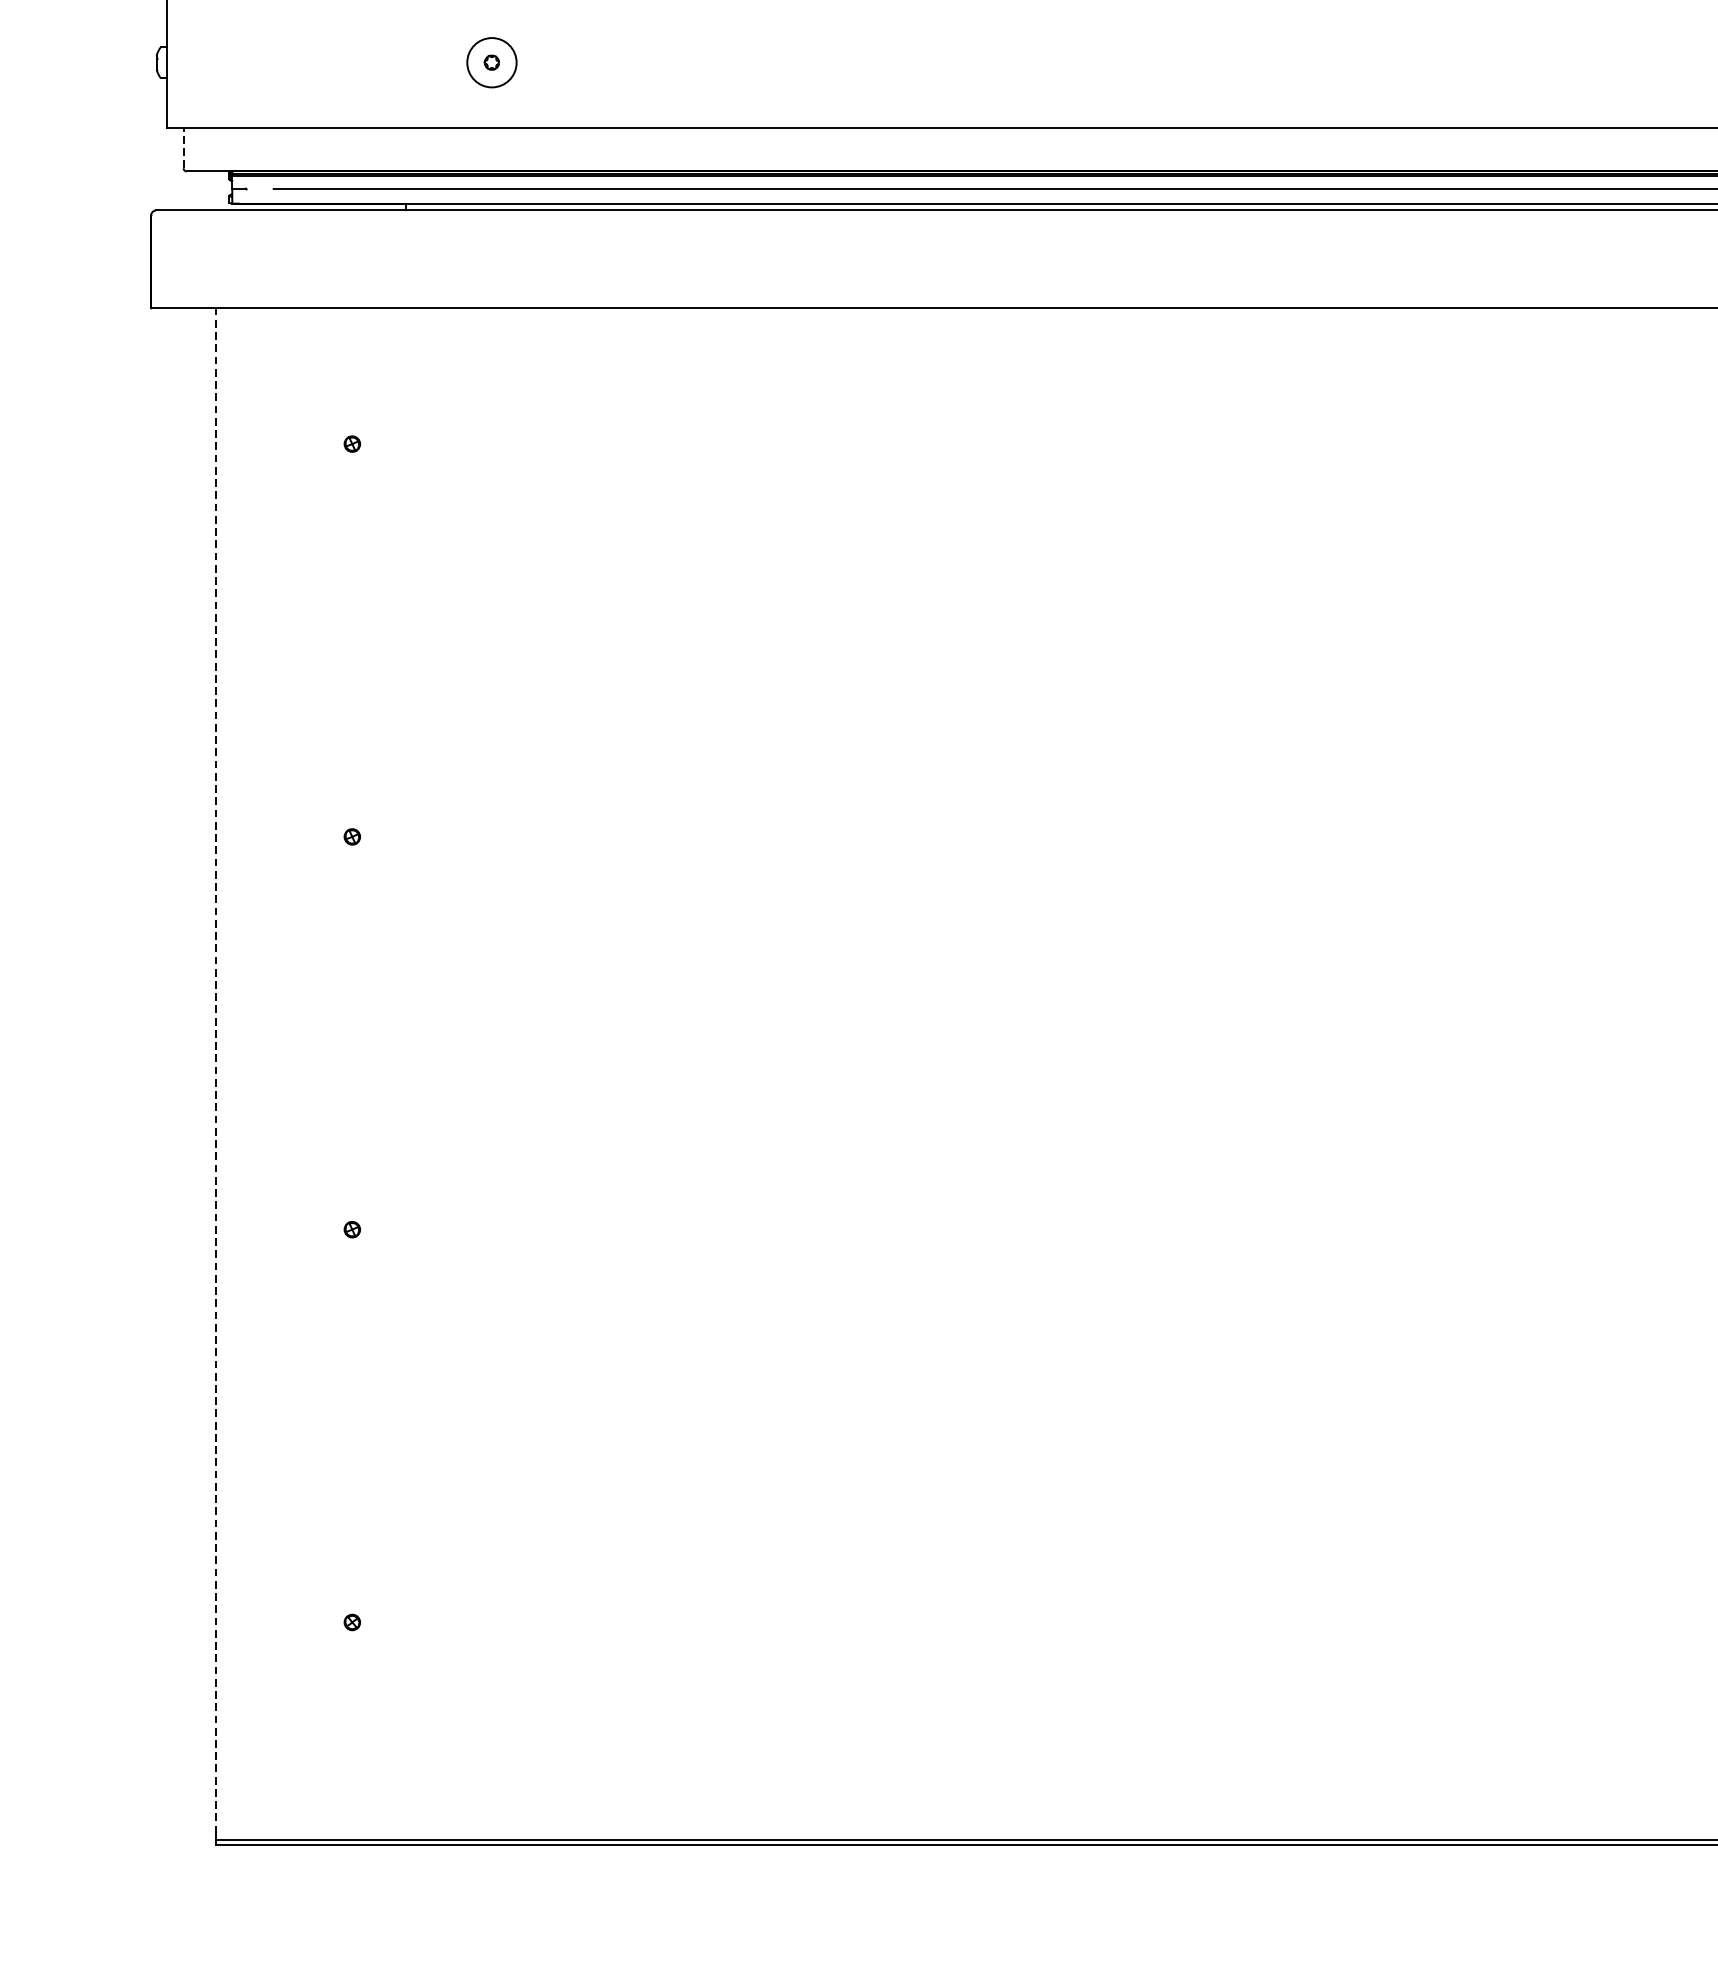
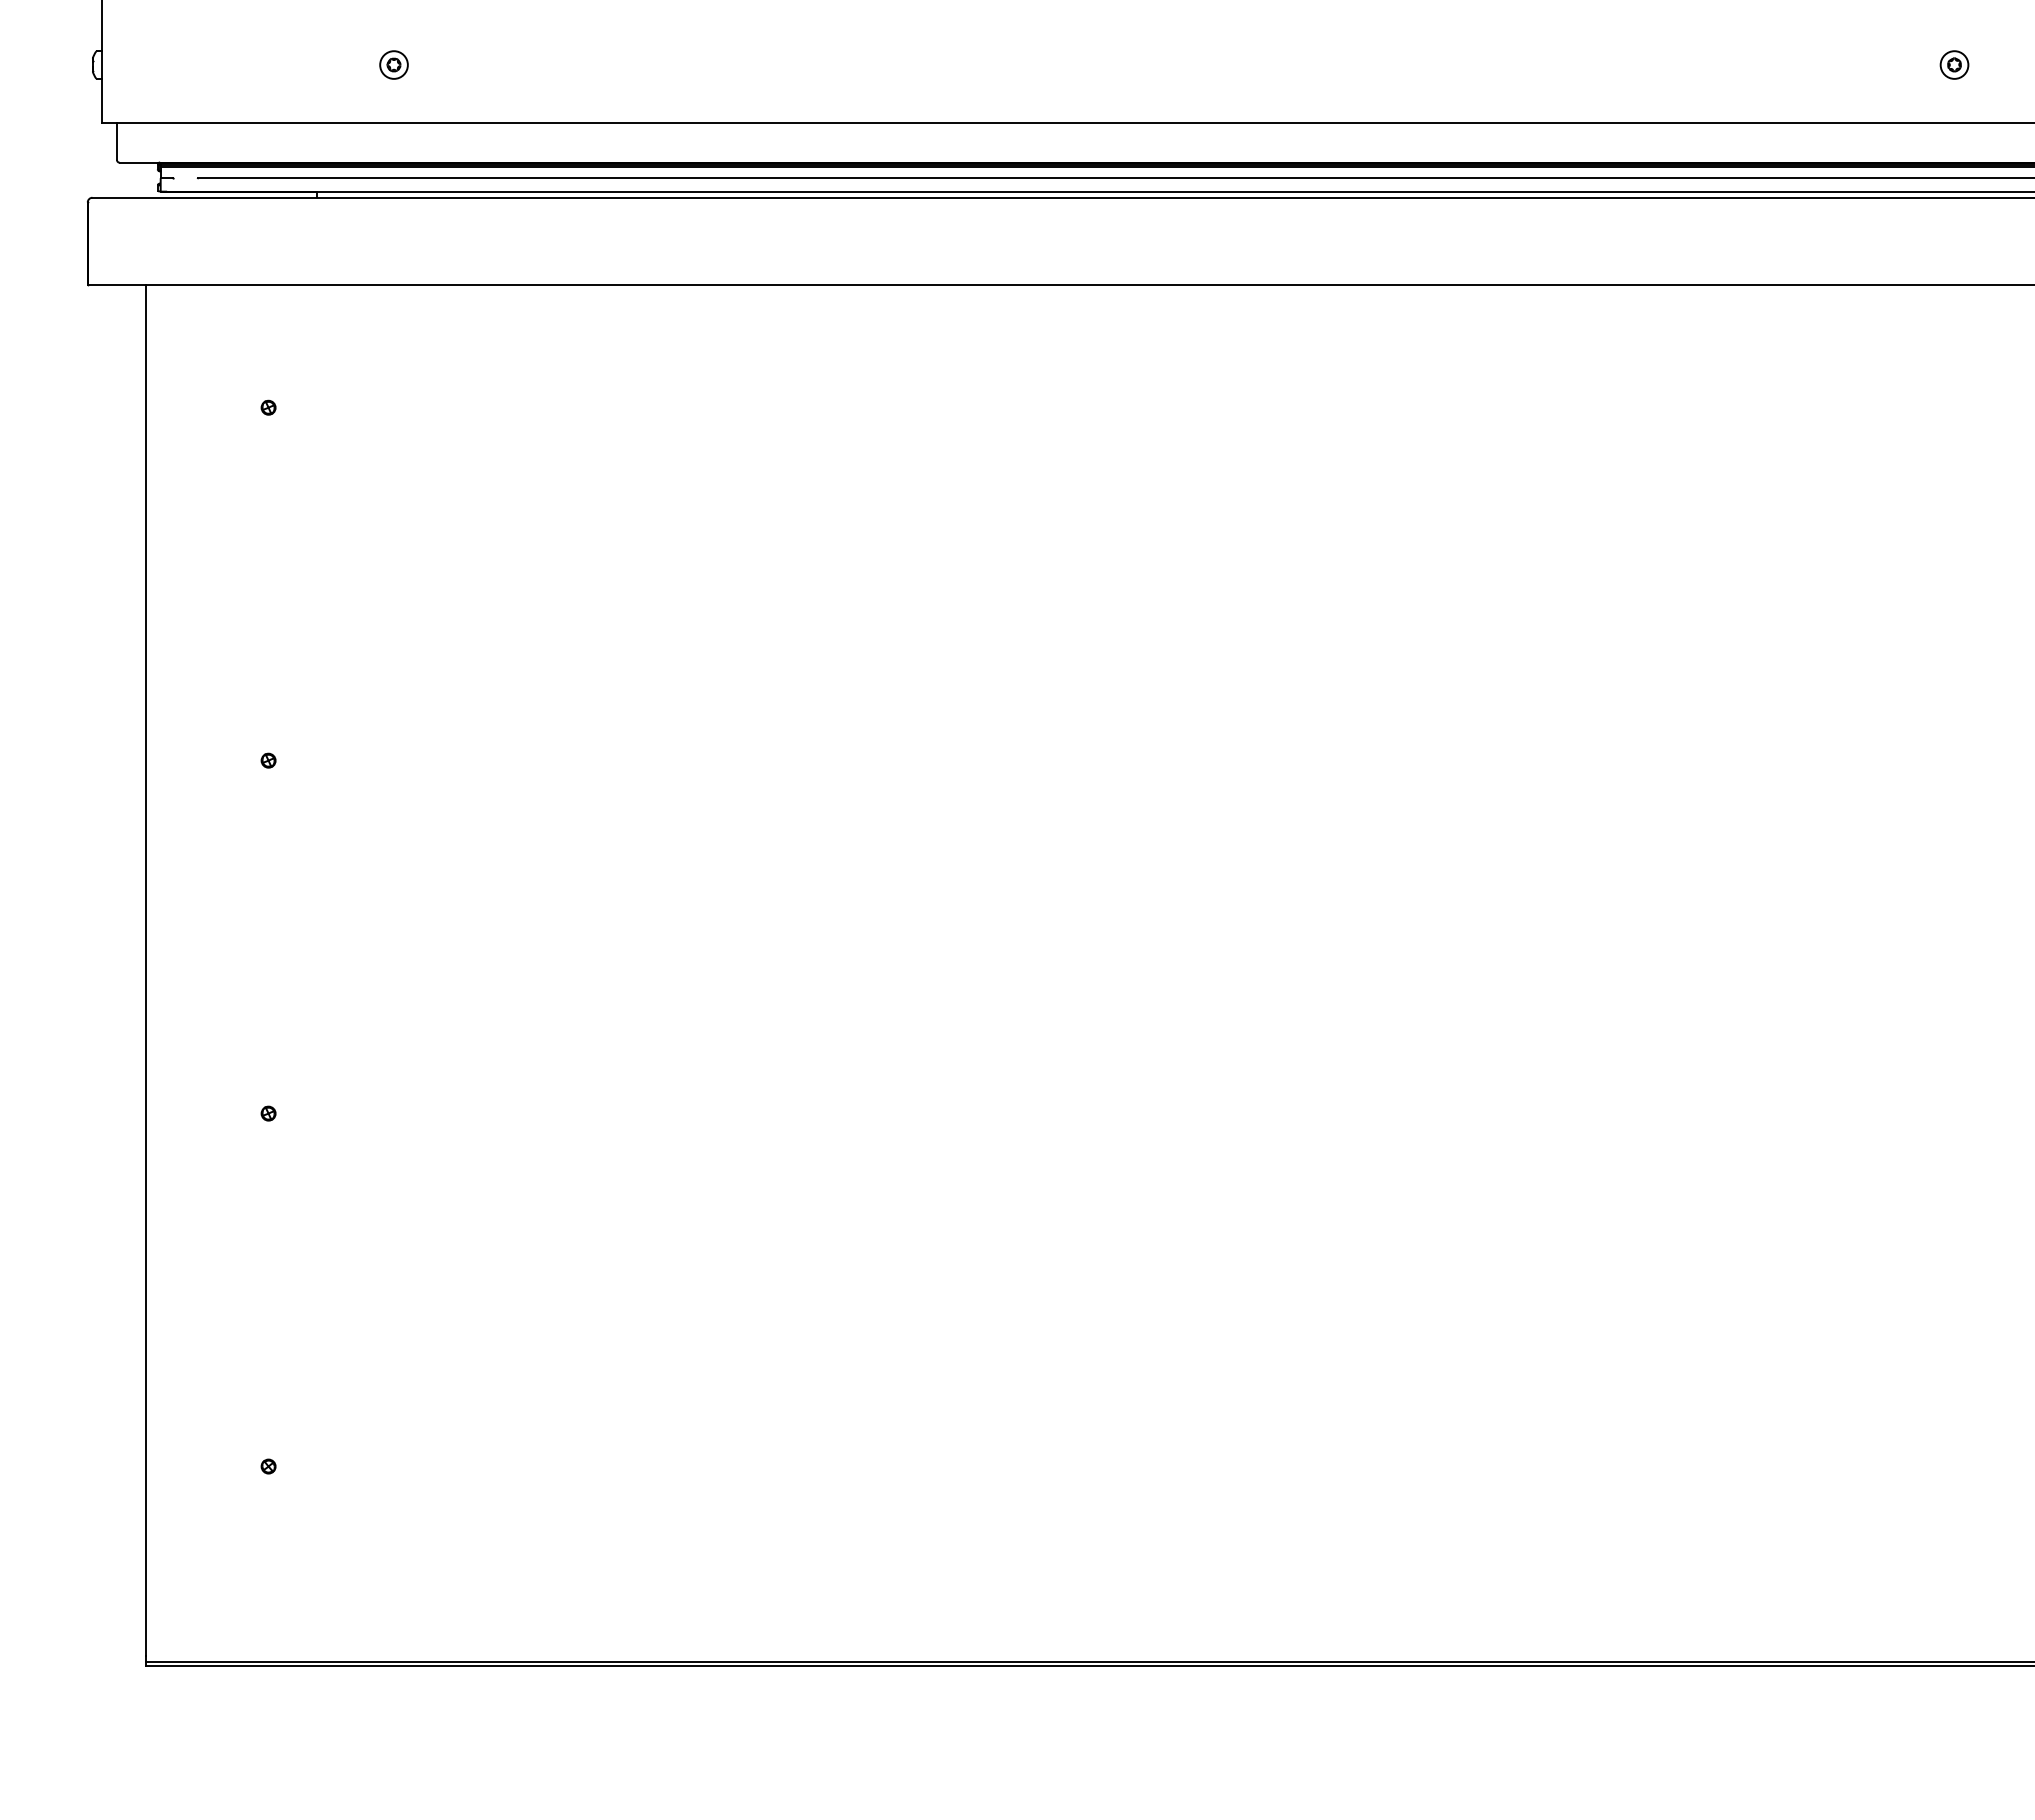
circle: (491, 62) -> (393, 64), size x0.62
line: (183, 147) -> (116, 141), dashed -> solid
line: (216, 1070) -> (146, 970), dashed -> solid

